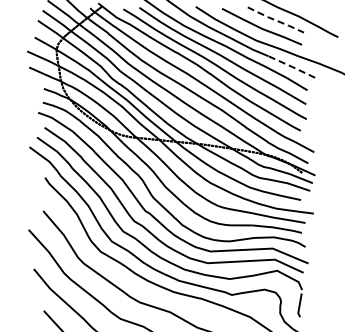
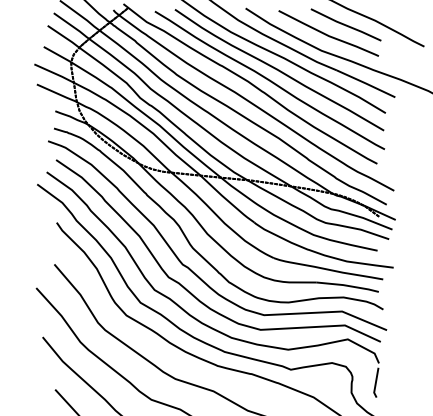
line: (276, 20) -> (346, 25), dashed -> solid
line: (292, 66) -> (366, 83), dashed -> solid

